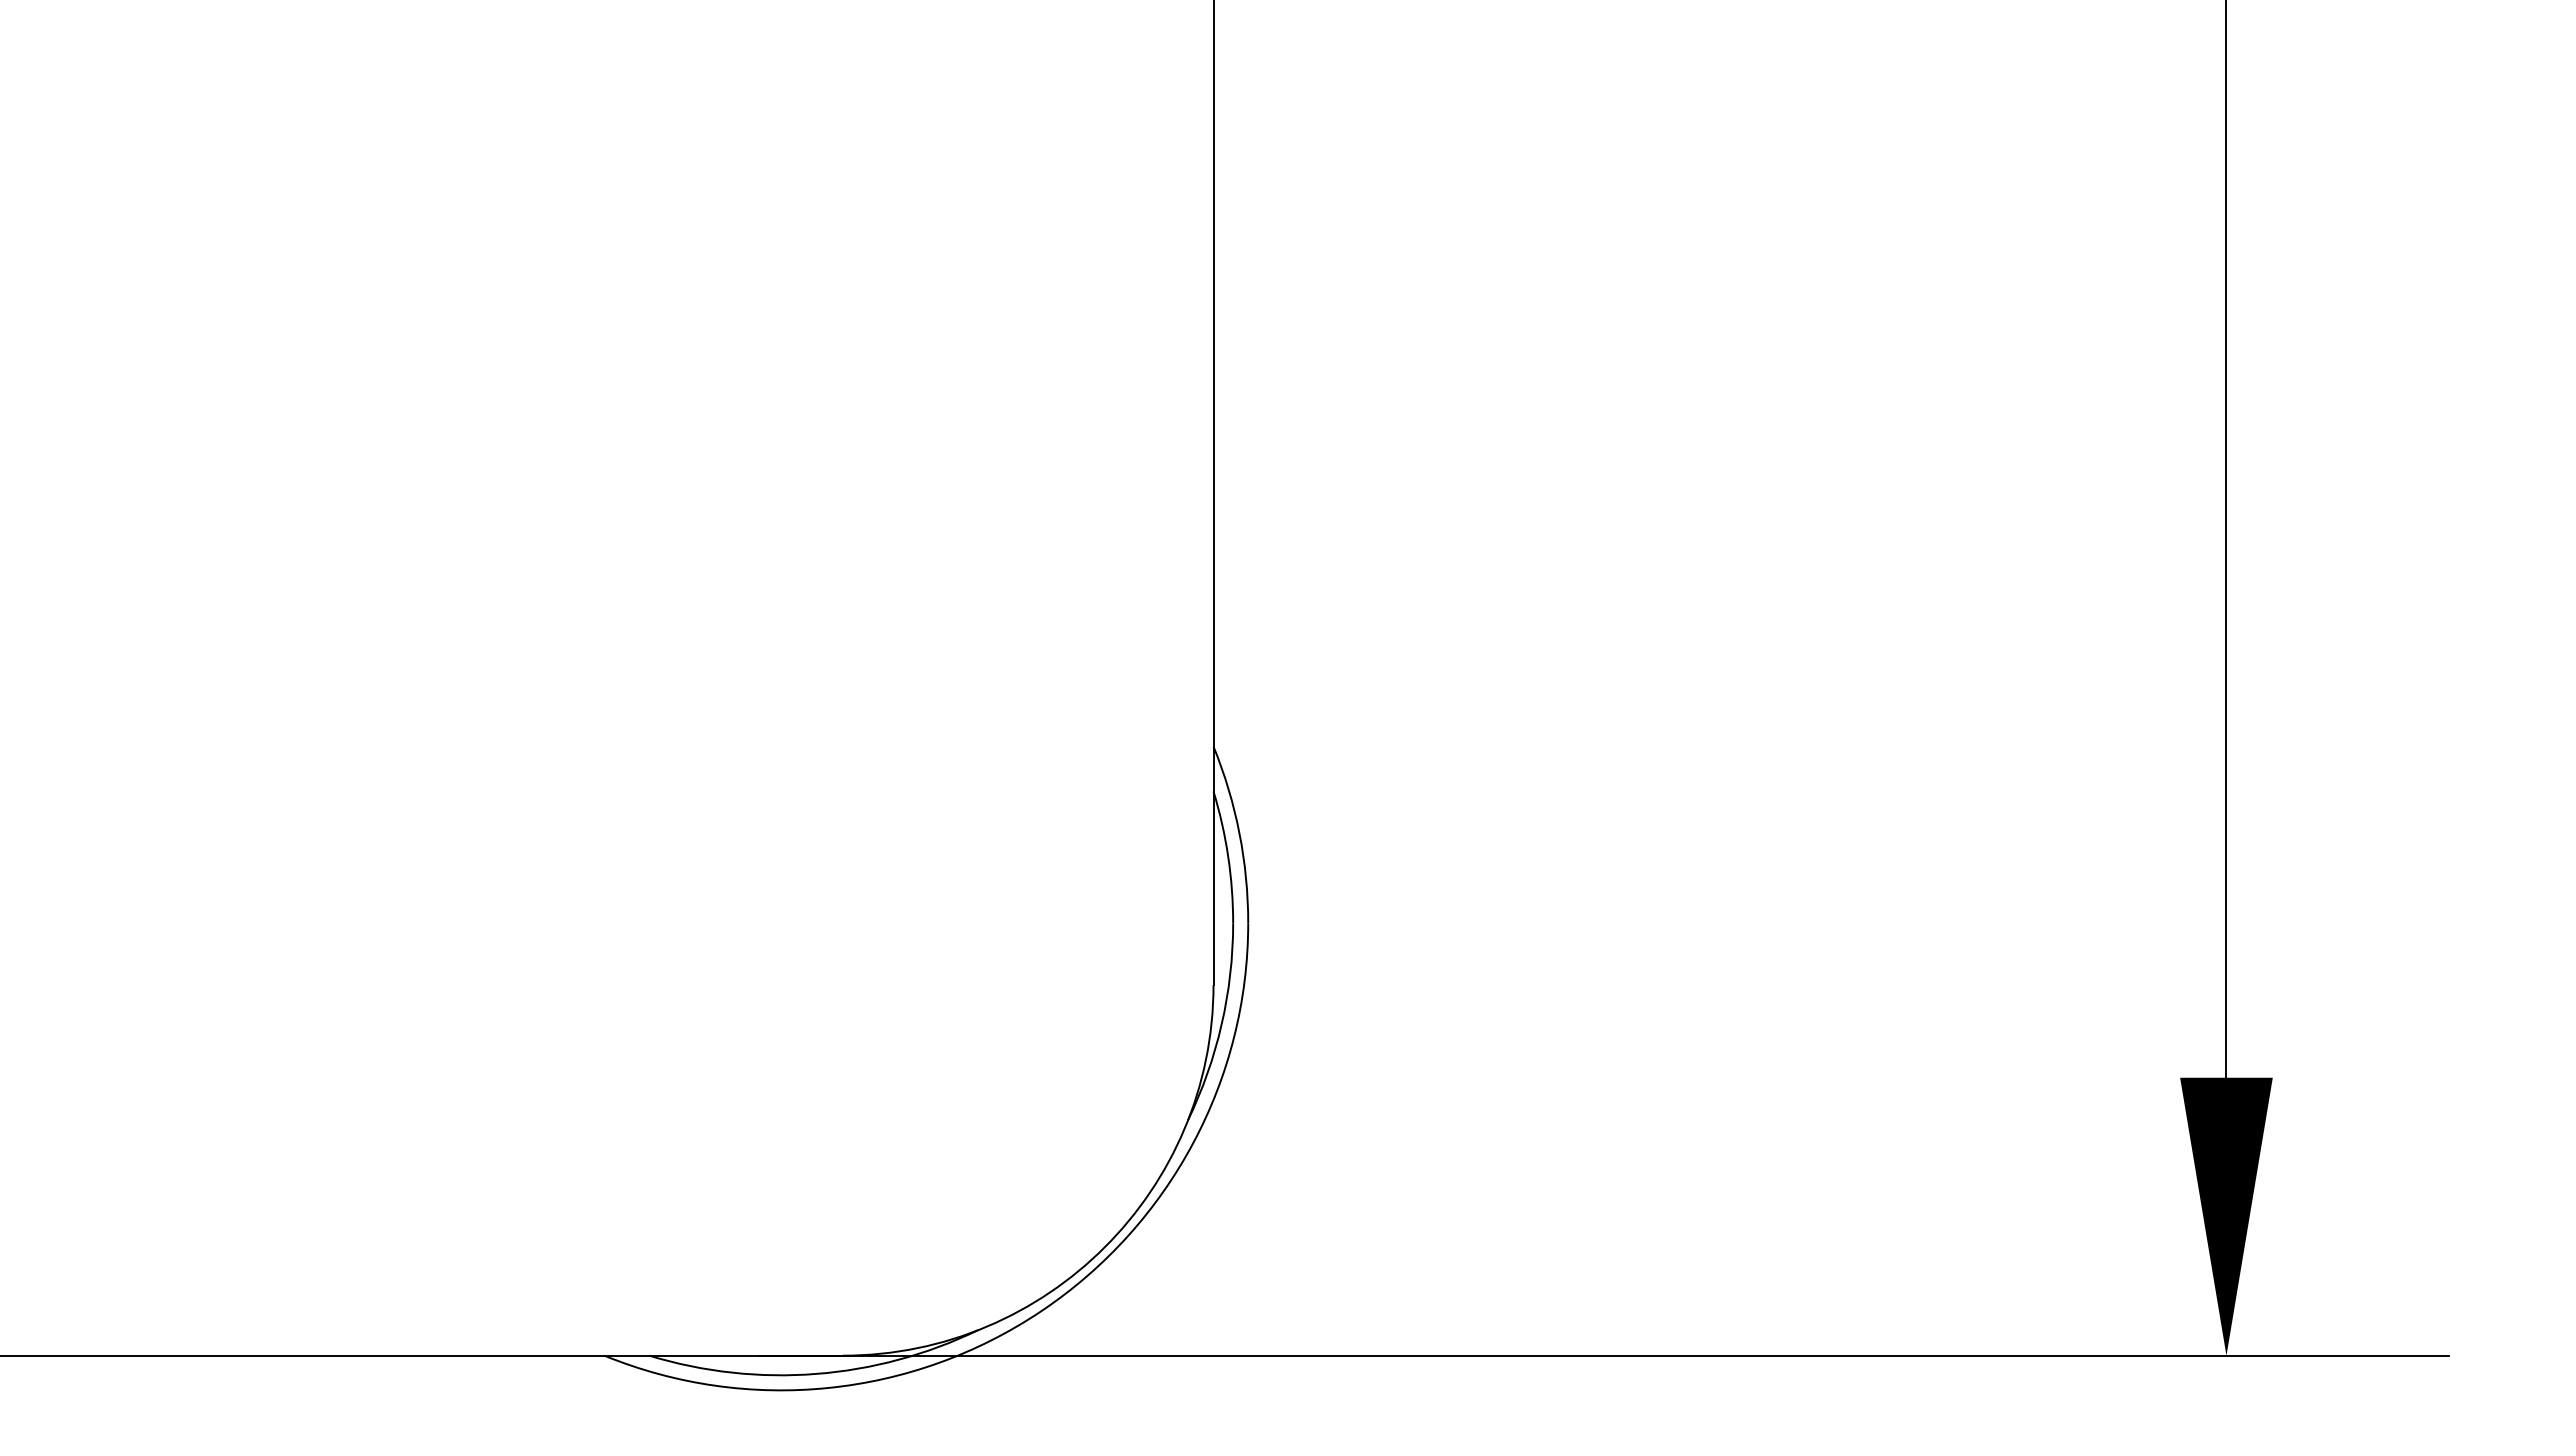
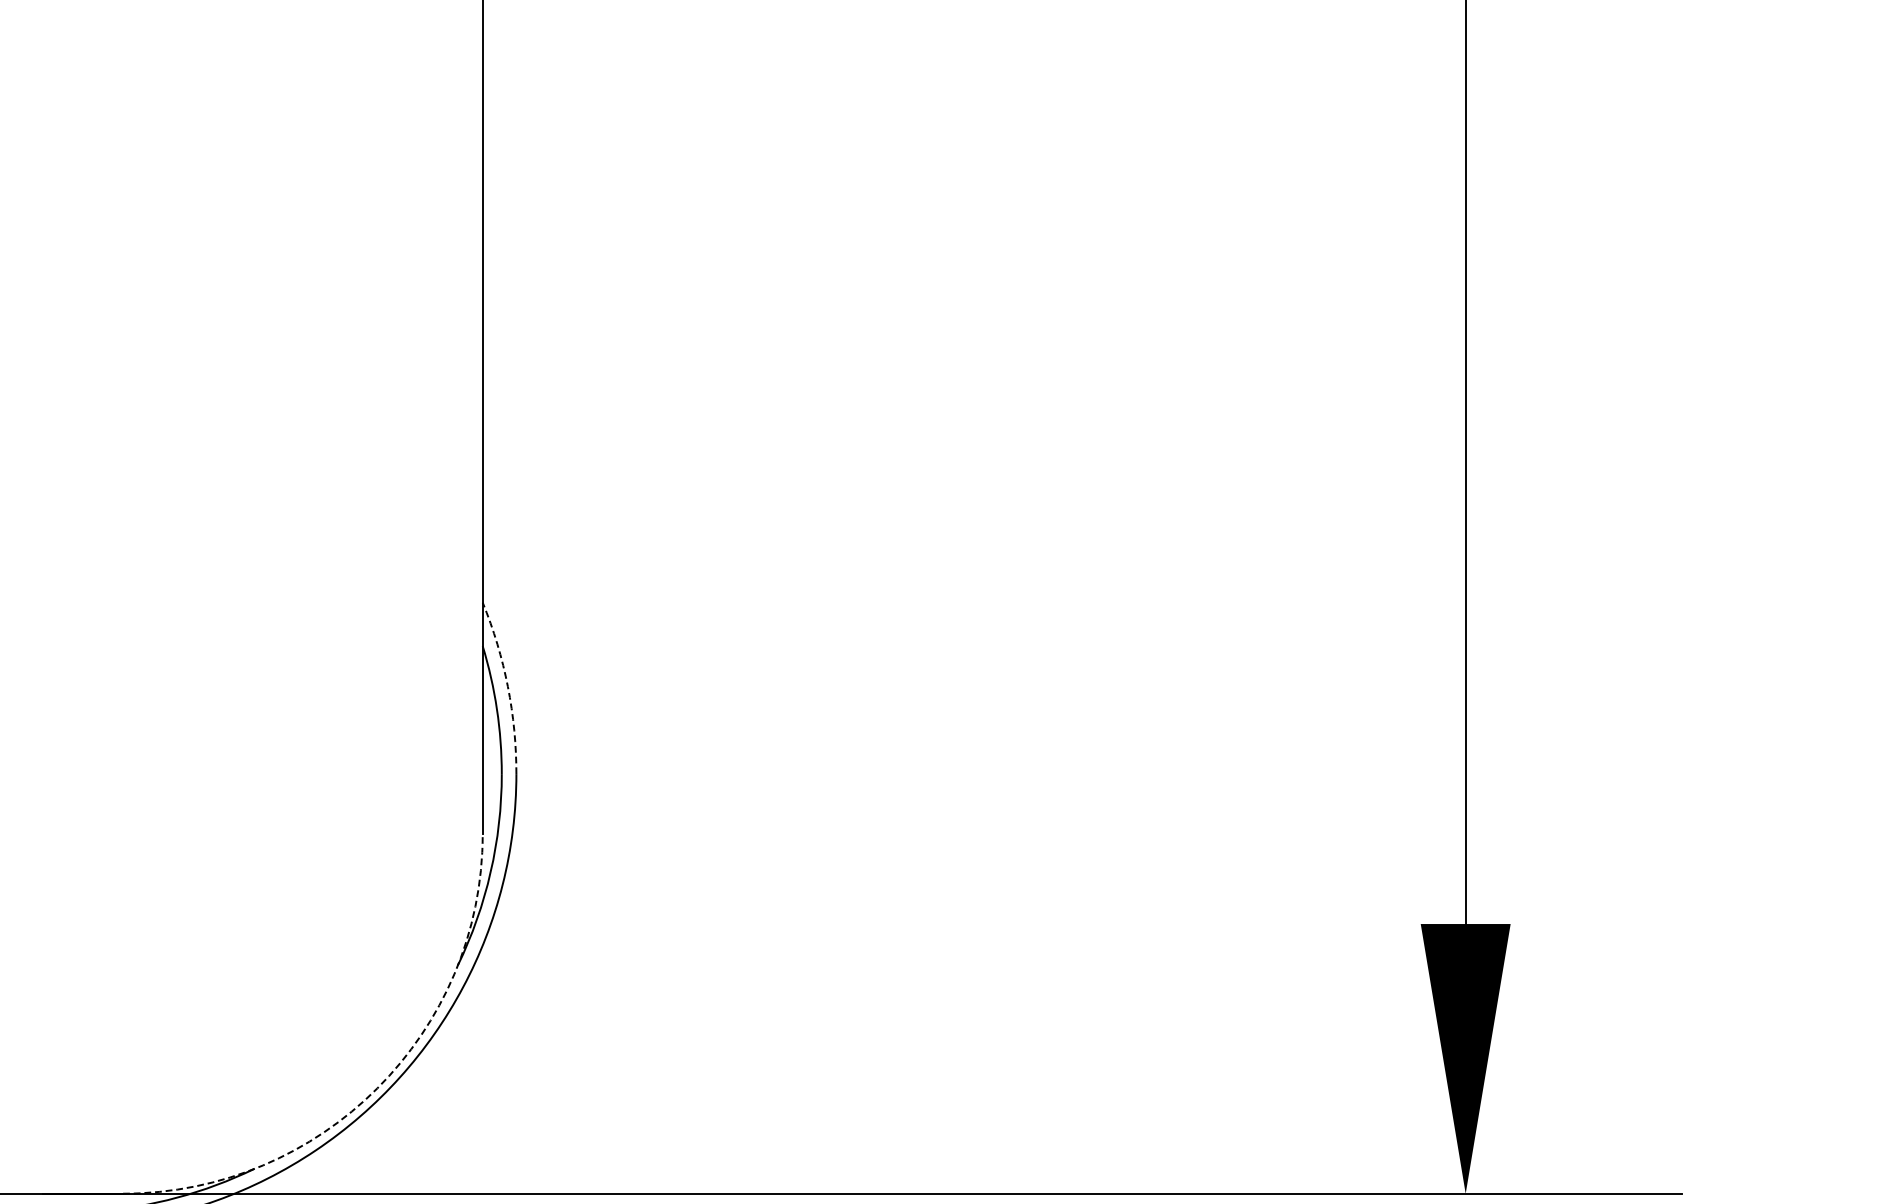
arc: (1239, 833) -> (507, 686), solid -> dashed
arc: (1104, 1247) -> (376, 1088), solid -> dashed

